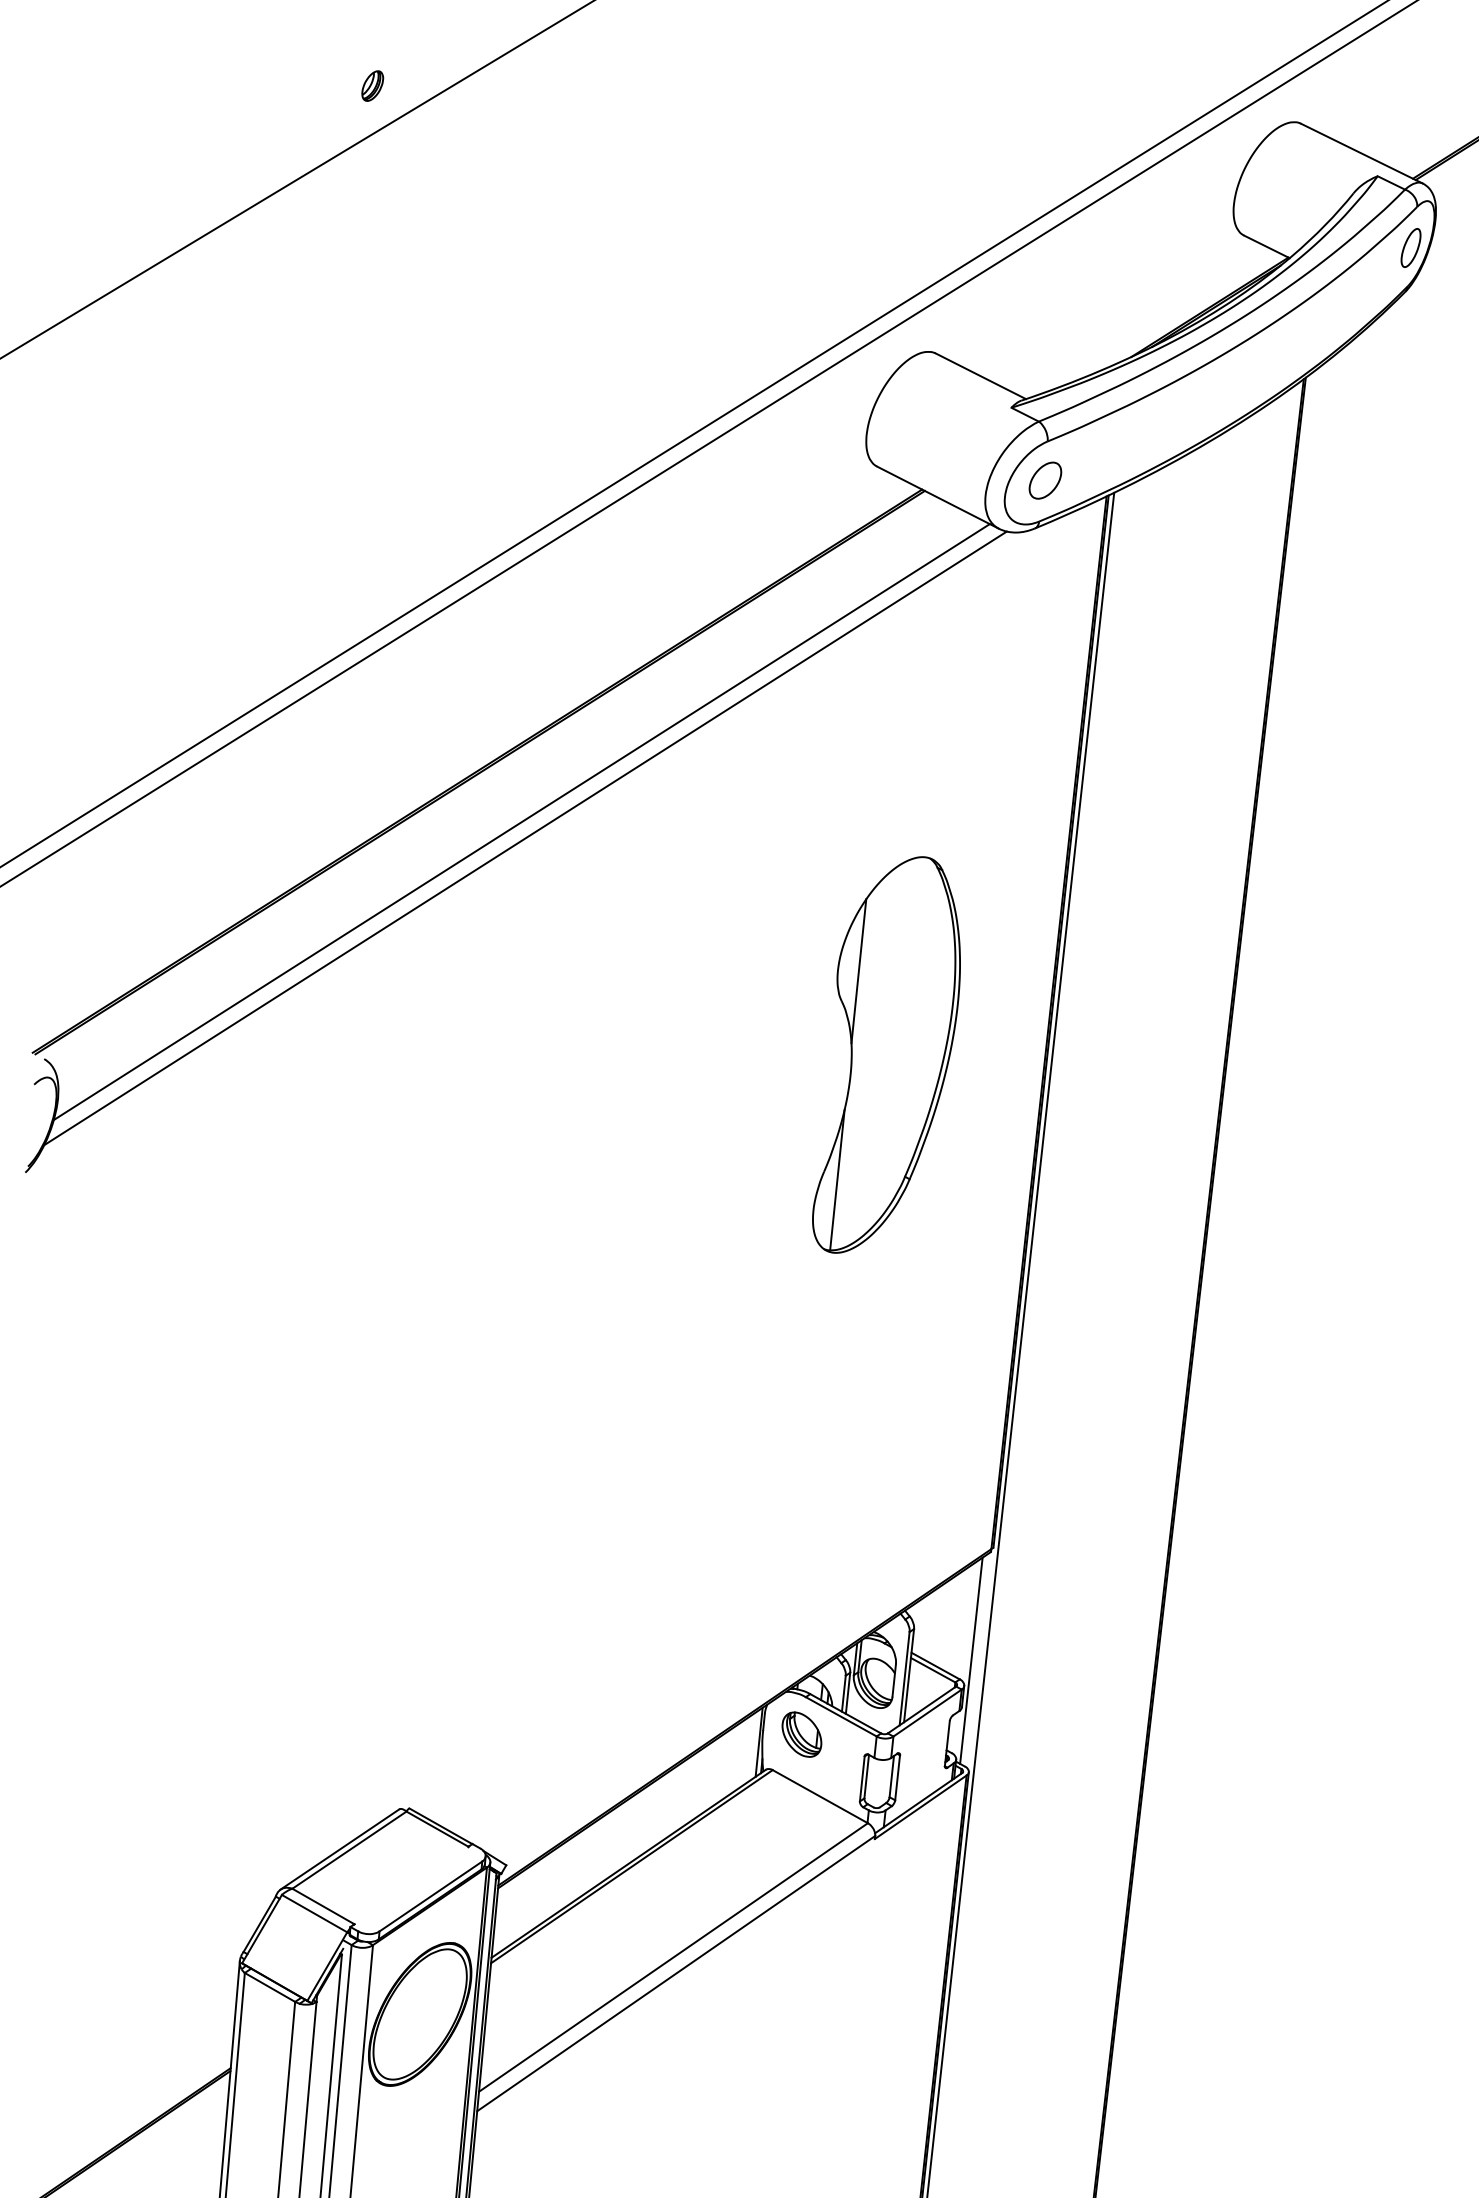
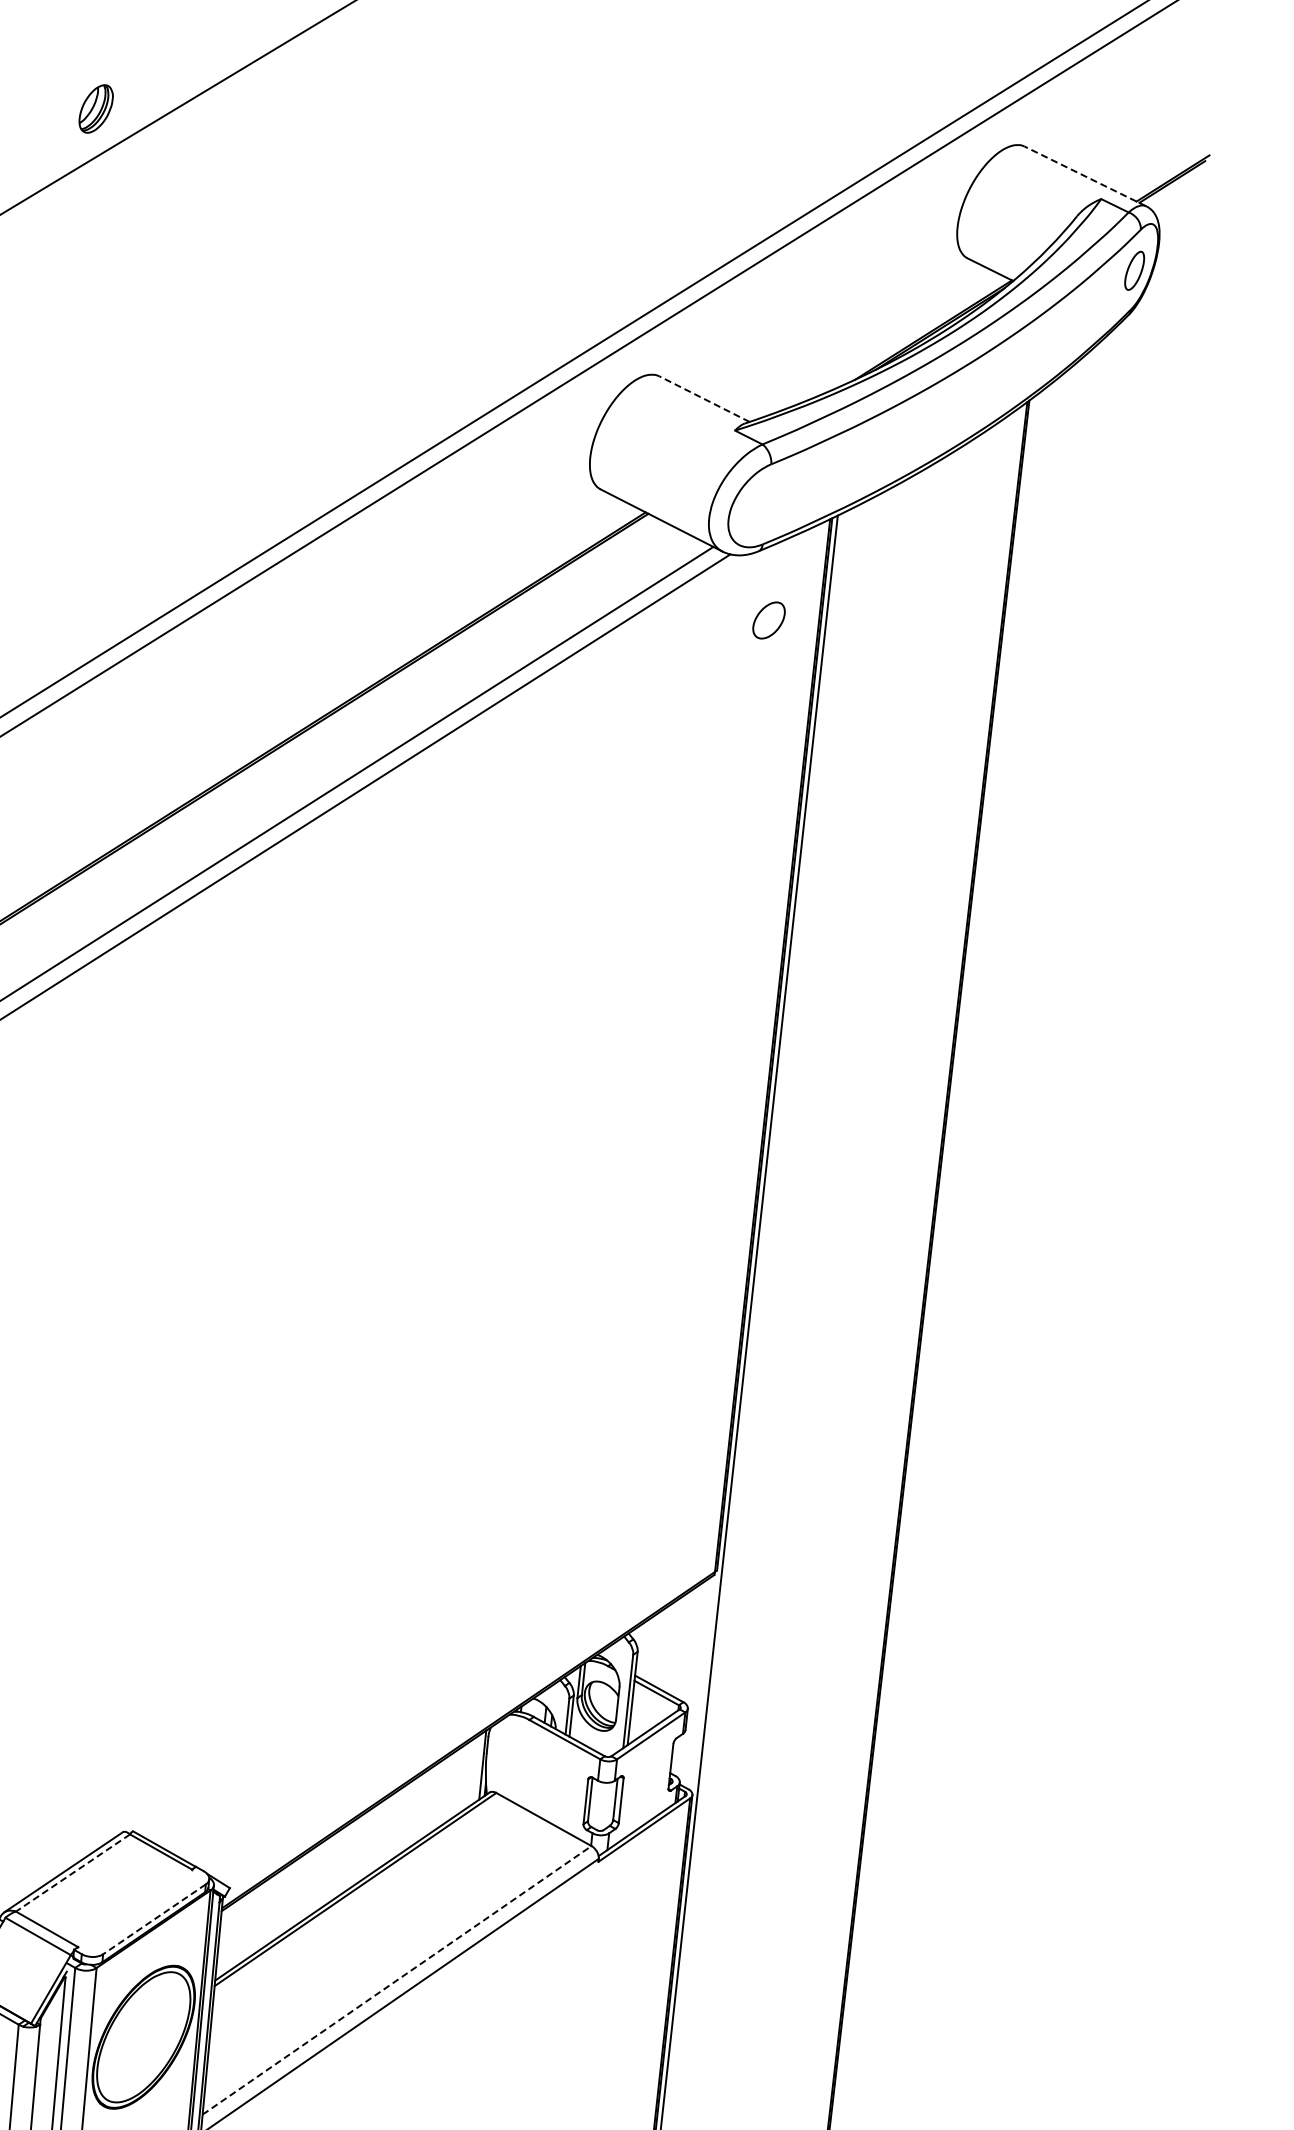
part: (372, 85) -> (96, 108), size x1.6
line: (1361, 153) -> (1085, 176), solid -> dashed
line: (980, 376) -> (704, 399), solid -> dashed
part: (1045, 480) -> (769, 620), moved
part: (886, 1054) -> (610, 1077), removed
line: (971, 1660) -> (695, 1683), removed
part: (801, 1734) -> (525, 1757), removed
line: (349, 1850) -> (73, 1873), solid -> dashed
line: (430, 1896) -> (154, 1919), solid -> dashed
line: (673, 1957) -> (397, 1980), solid -> dashed

